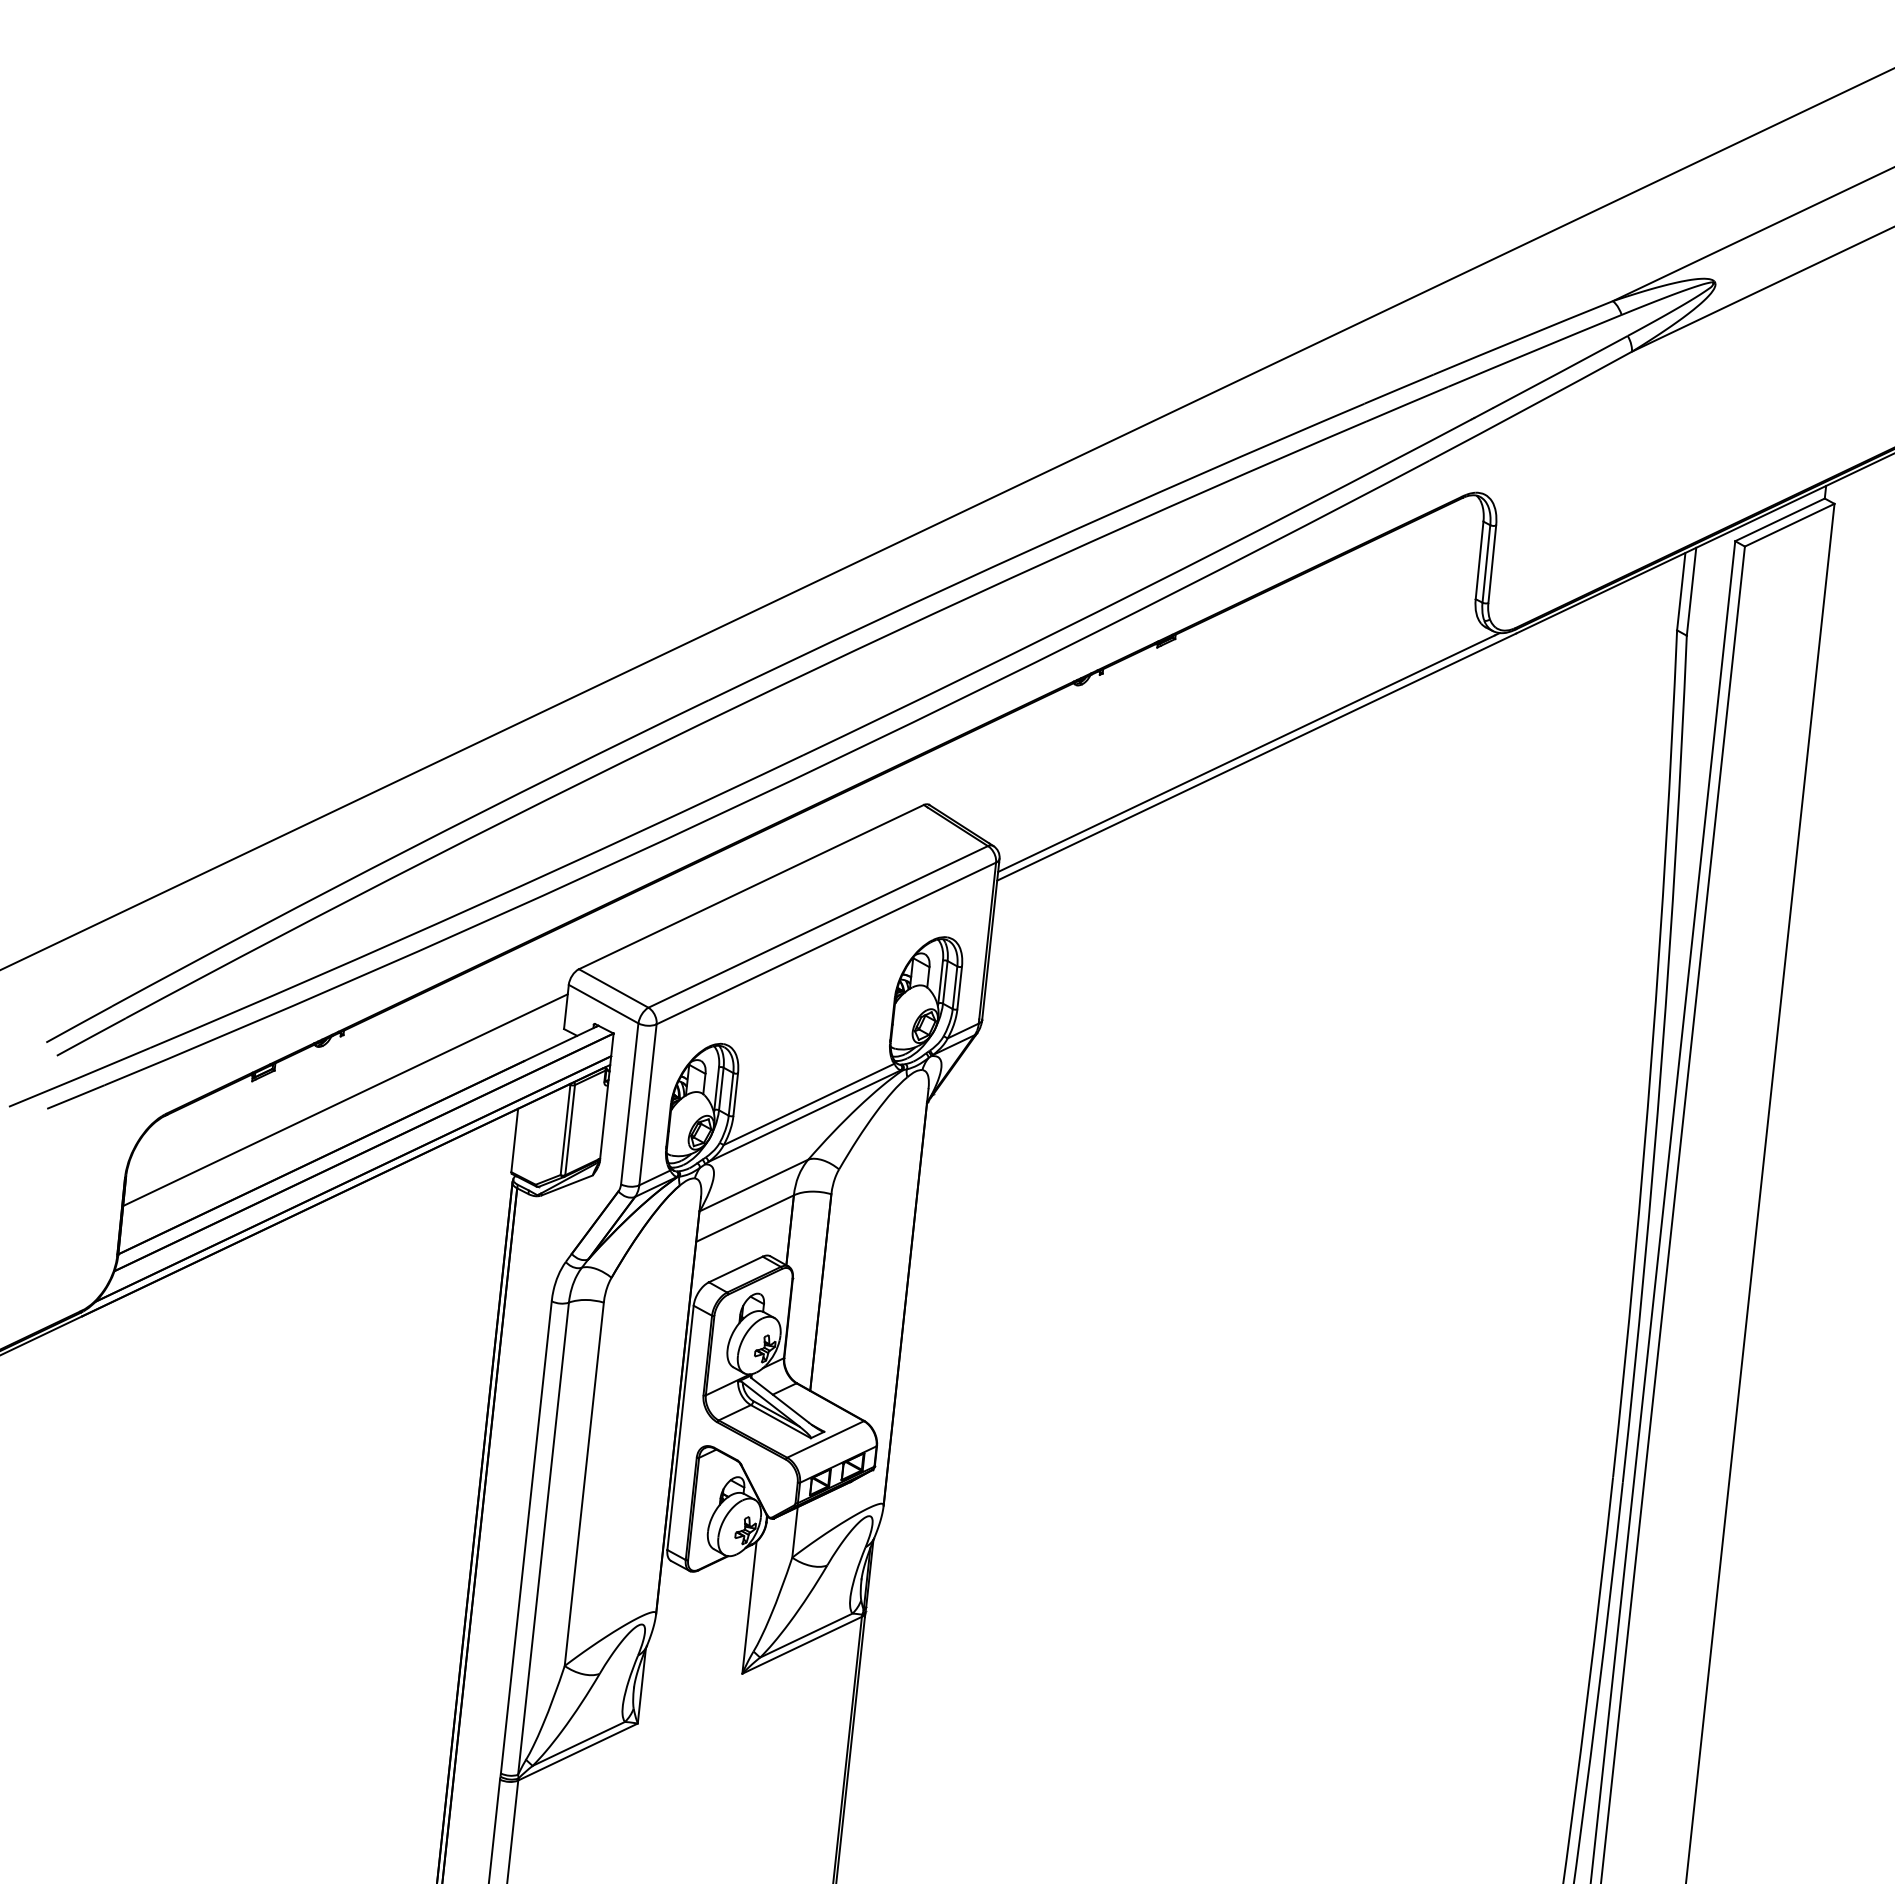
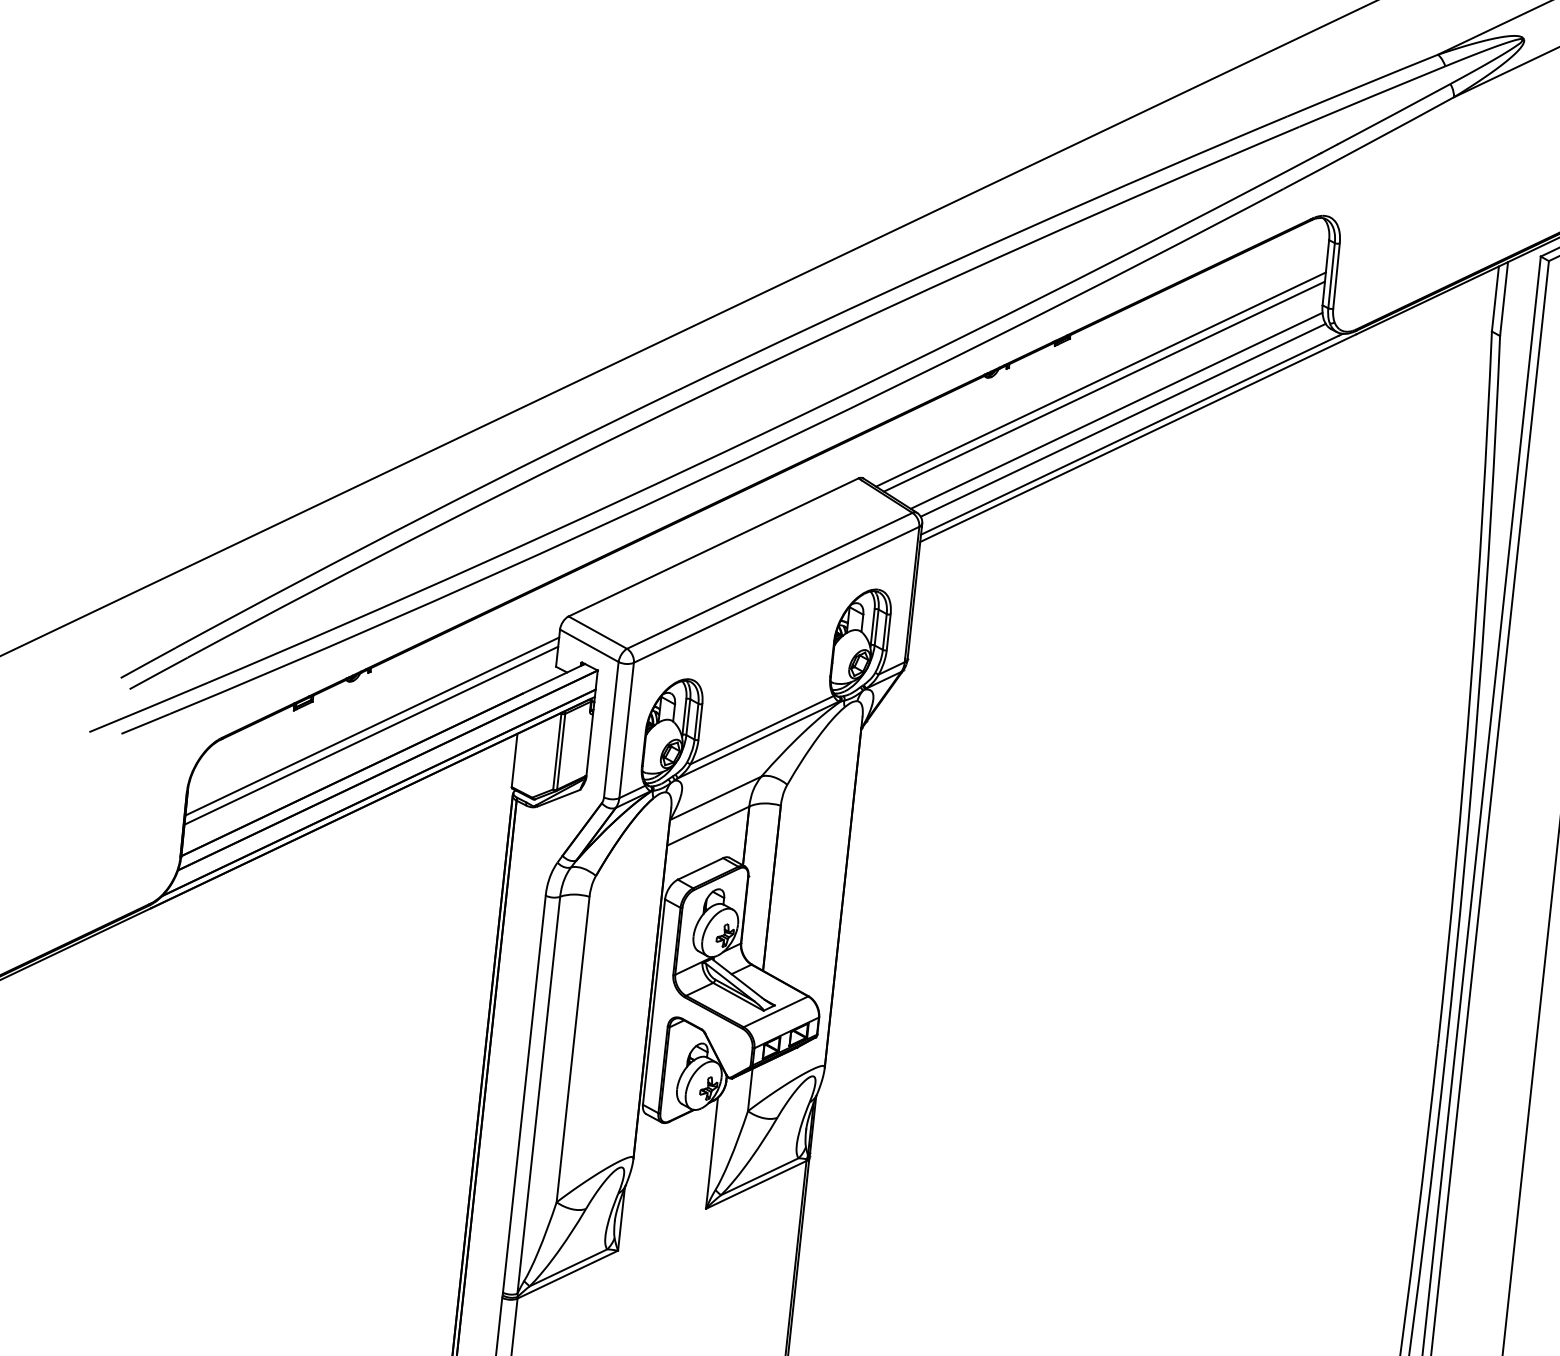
line: (1211, 687) -> (1100, 379), added
line: (1216, 695) -> (1104, 386), added
line: (1230, 724) -> (1116, 410), added
line: (1238, 735) -> (1123, 419), added
line: (344, 1110) -> (371, 735), added

